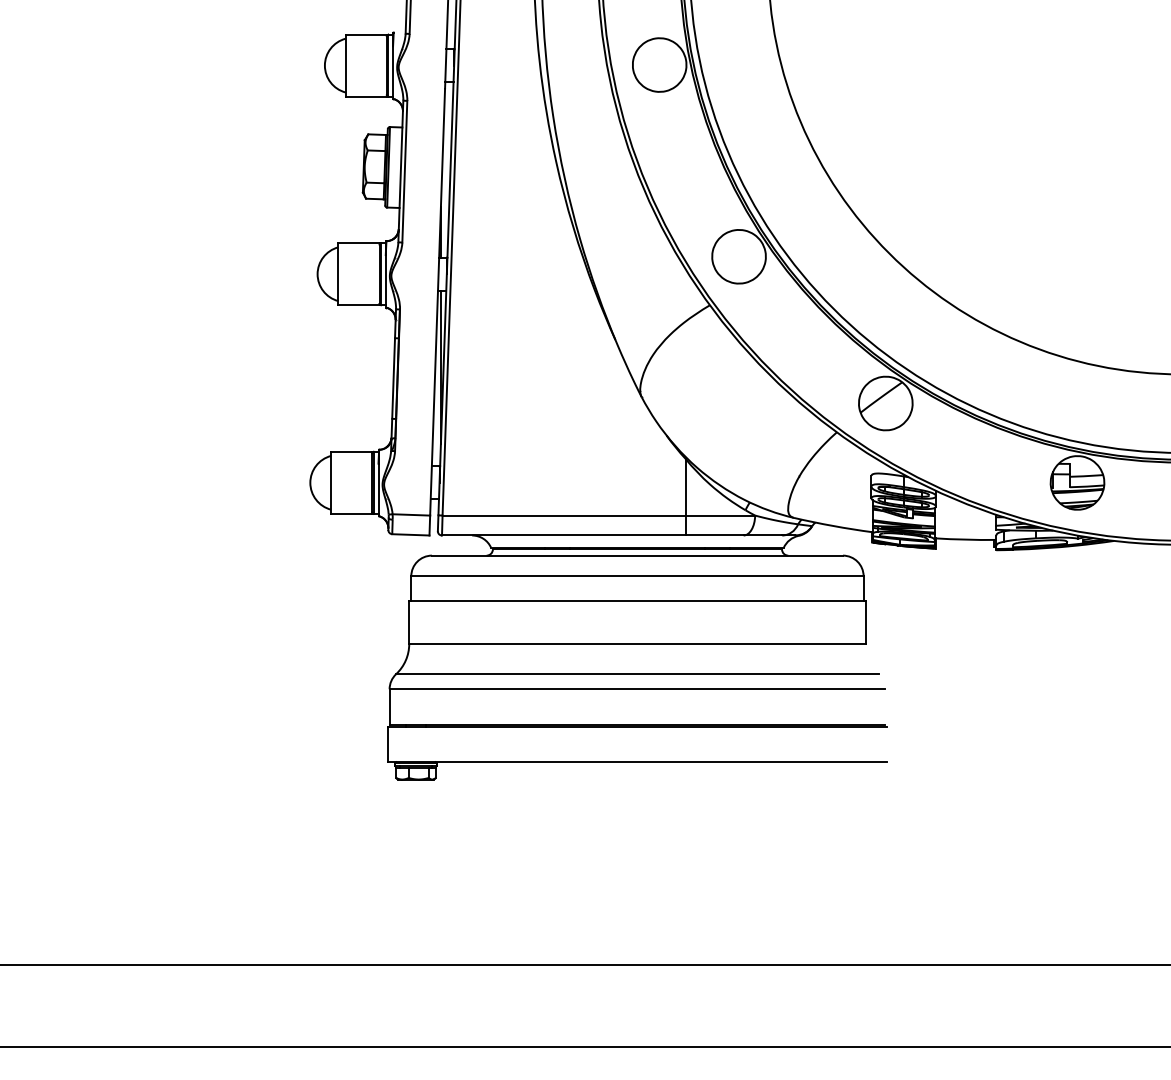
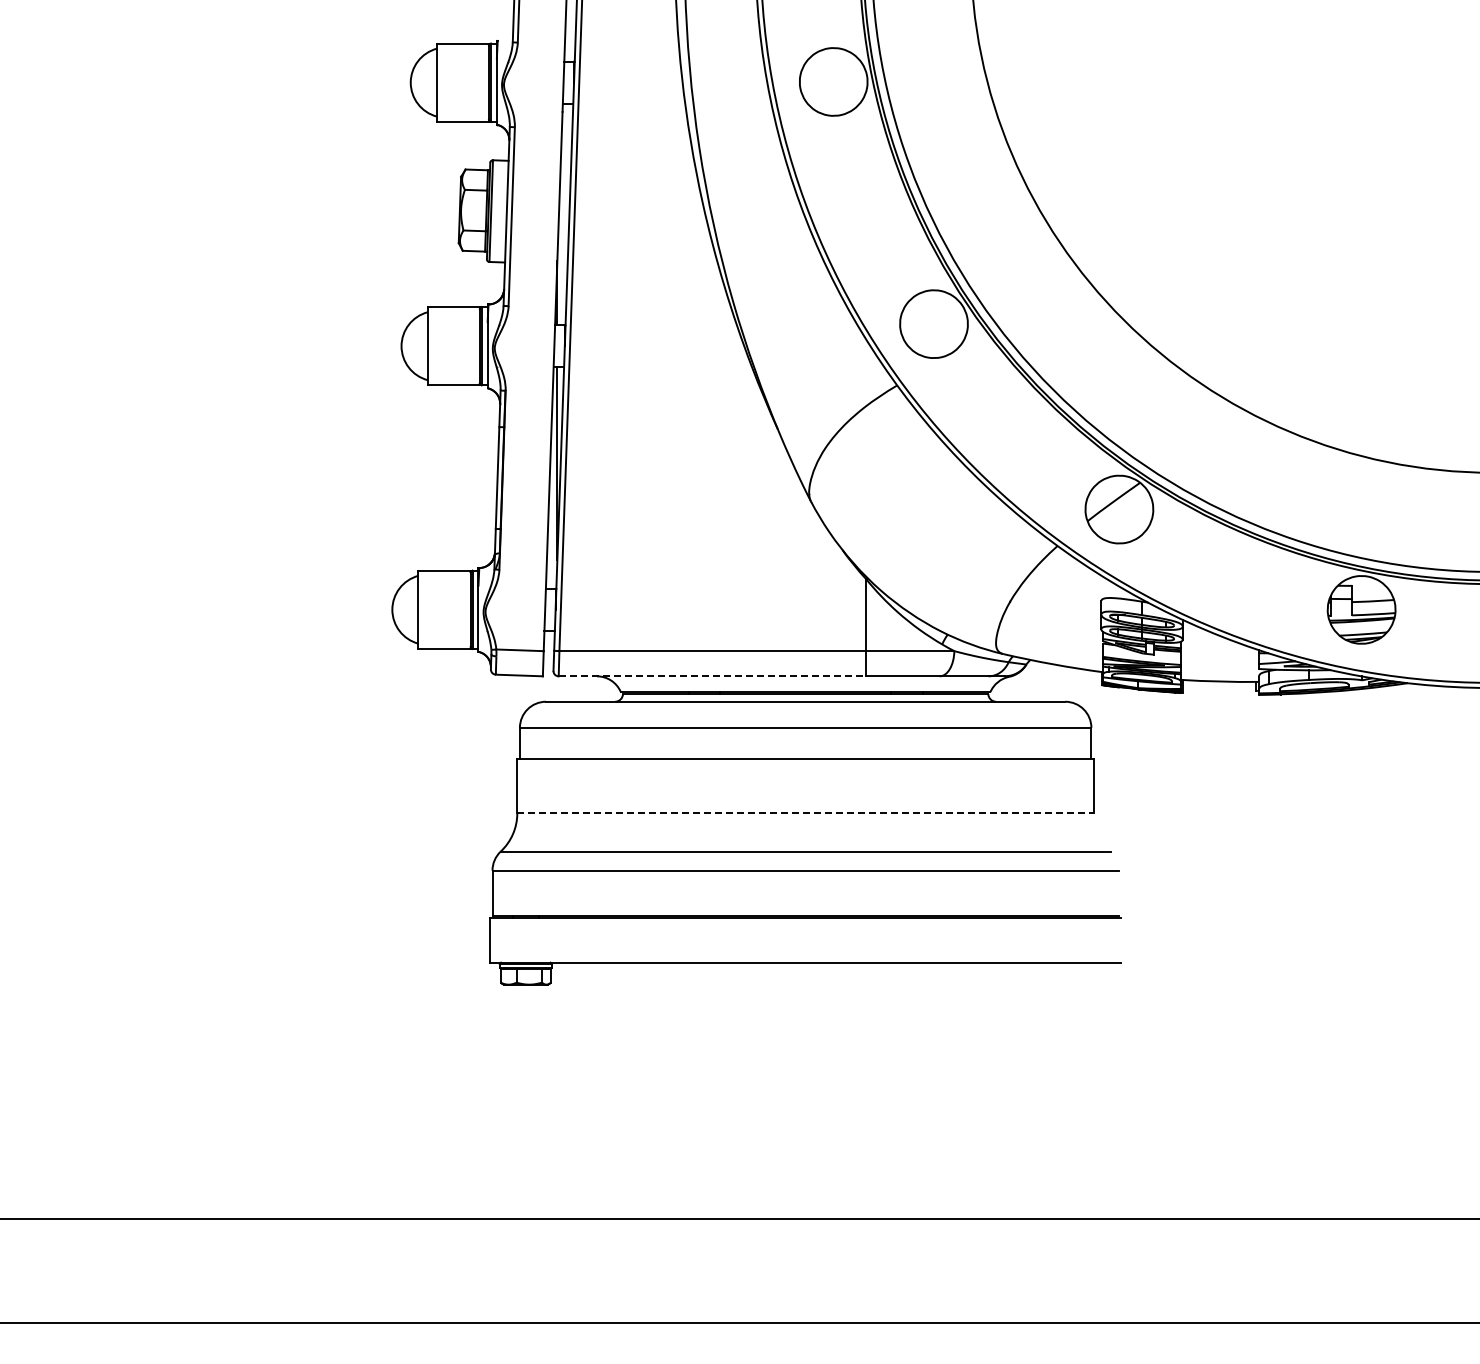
line: (563, 535) -> (712, 676), solid -> dashed
line: (638, 644) -> (806, 813), solid -> dashed

